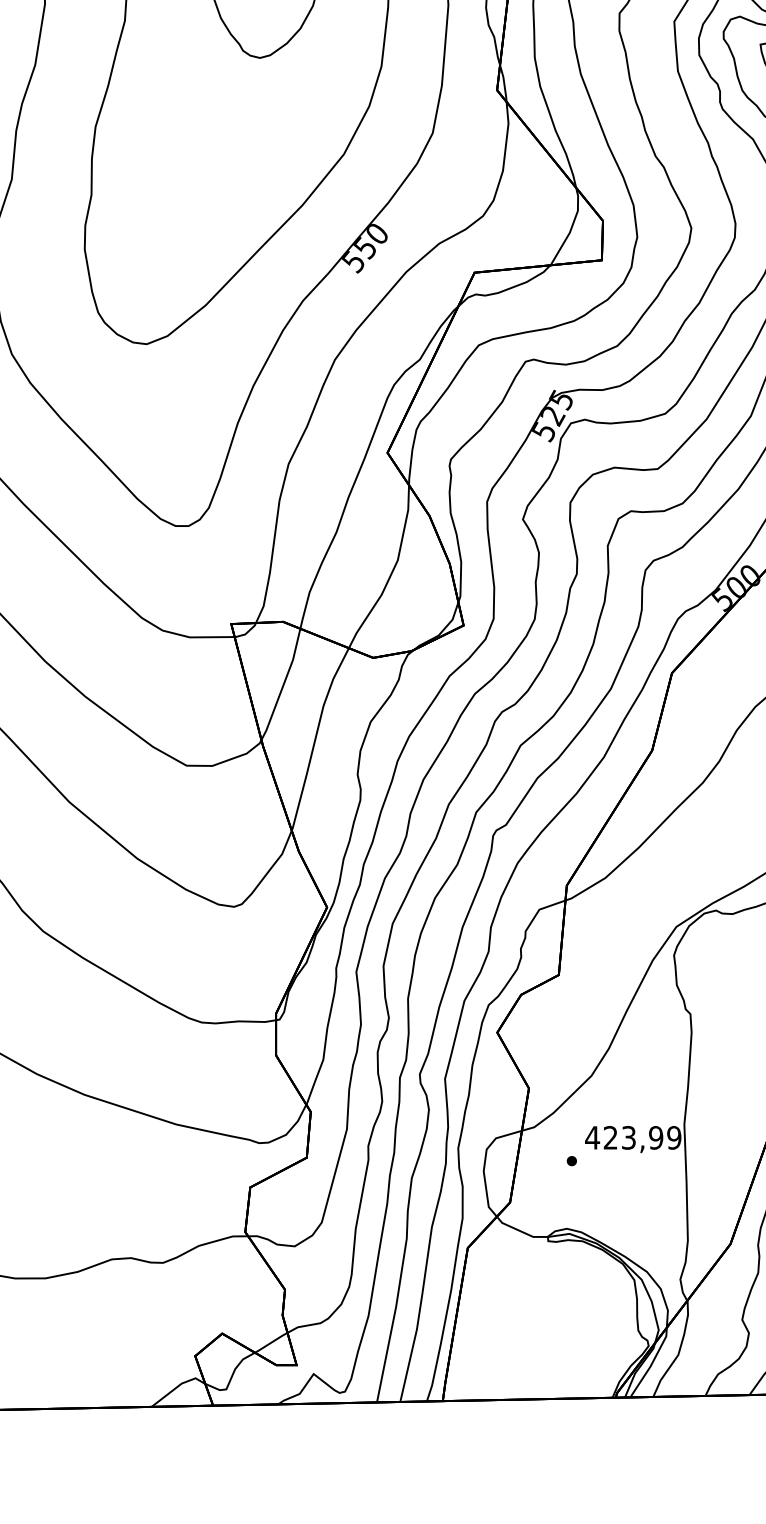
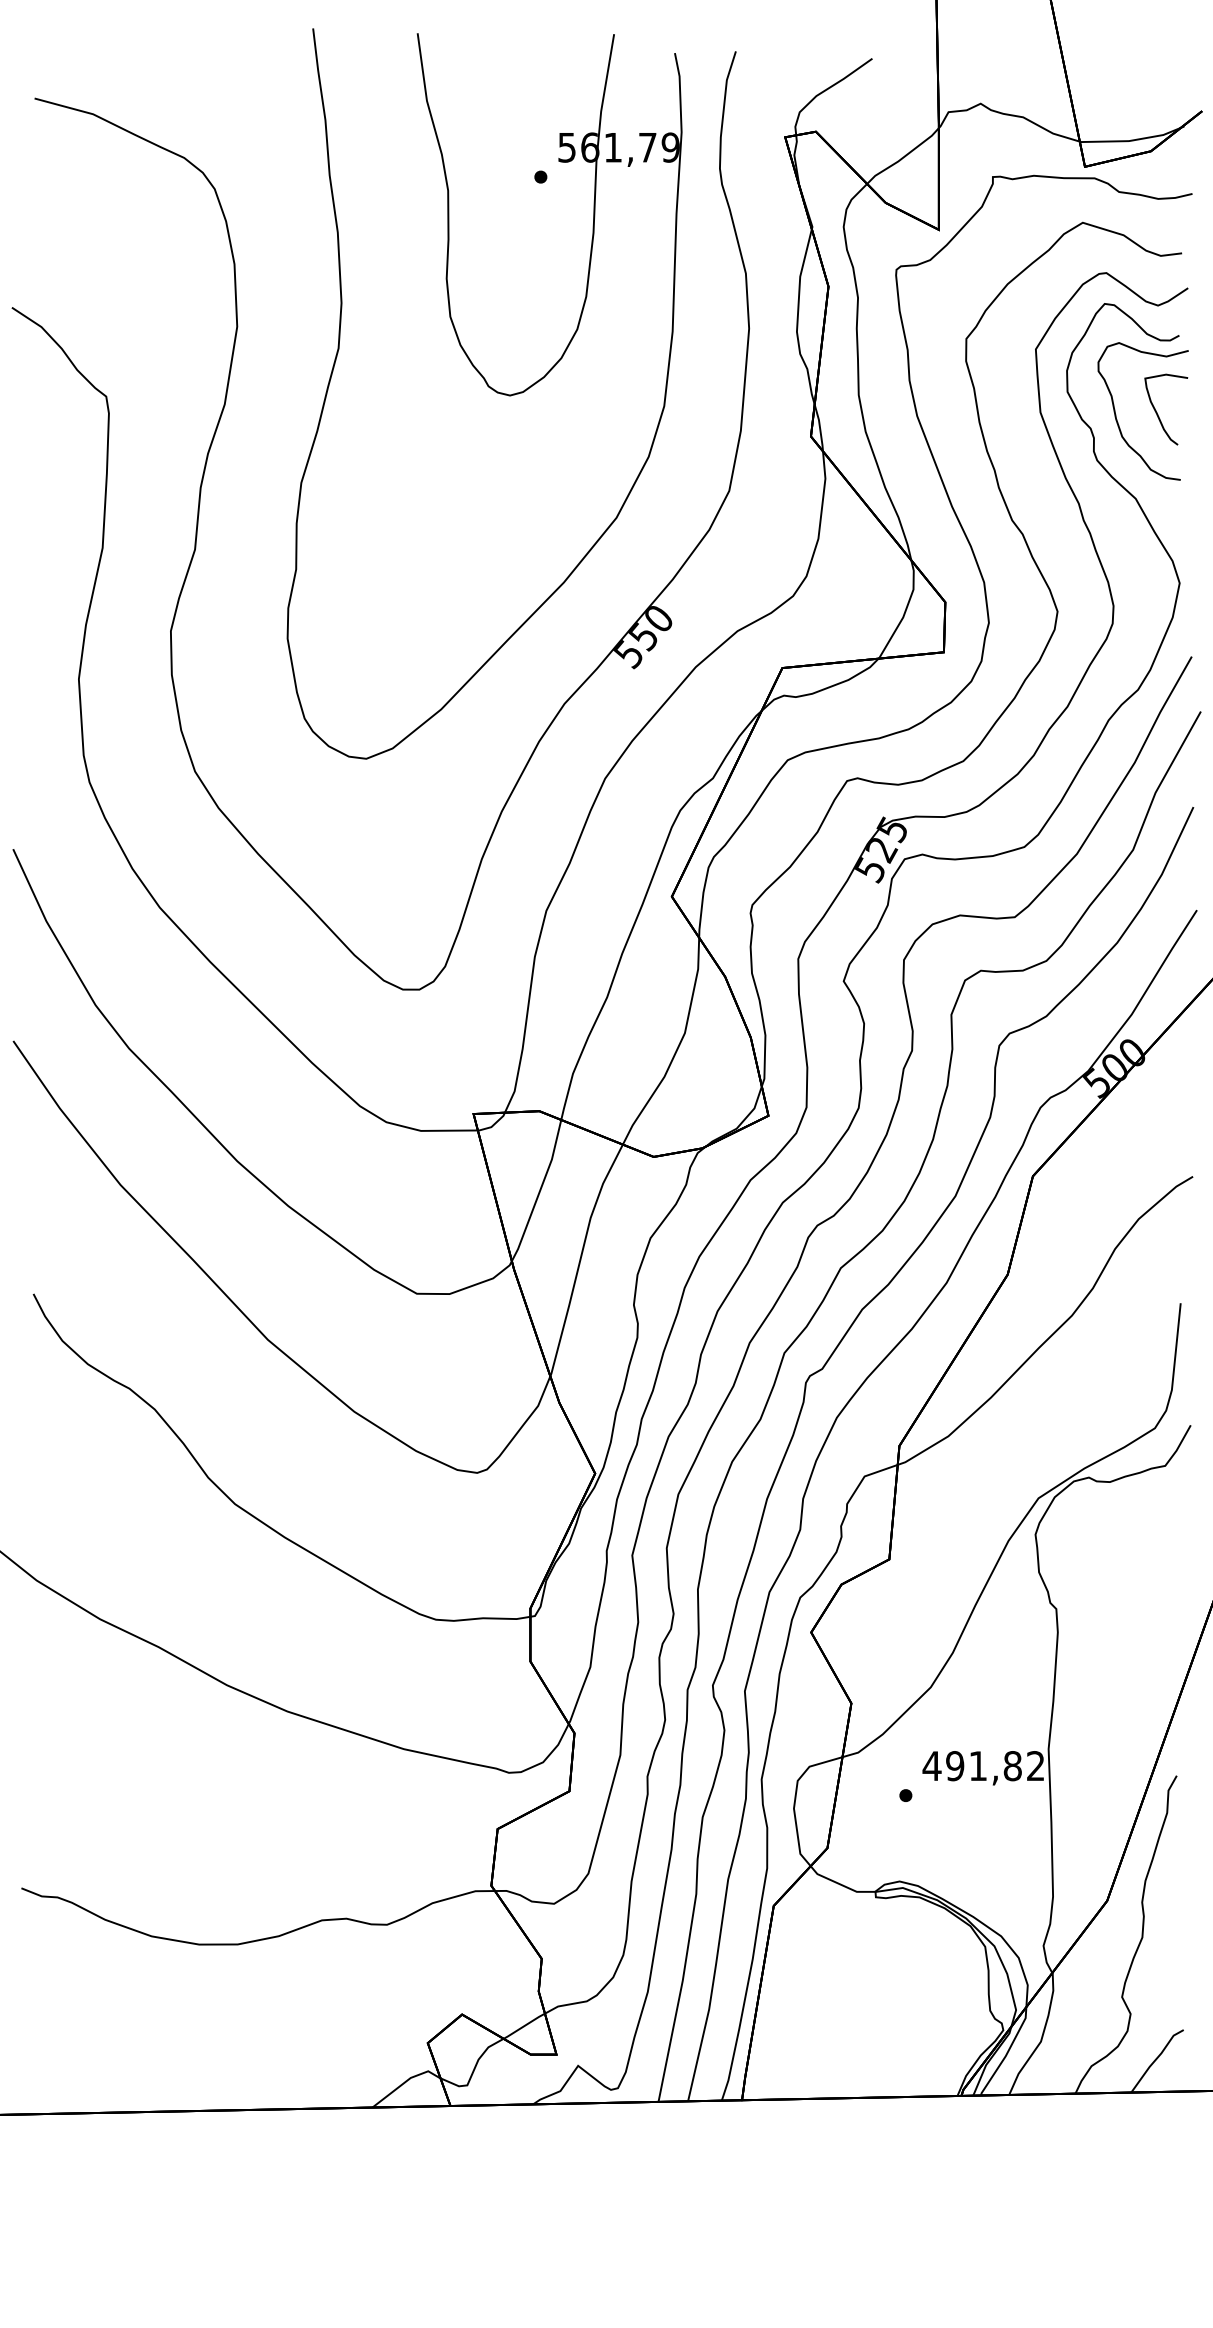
text: (642, 1138) -> (995, 1766), 423,99 -> 491,82

